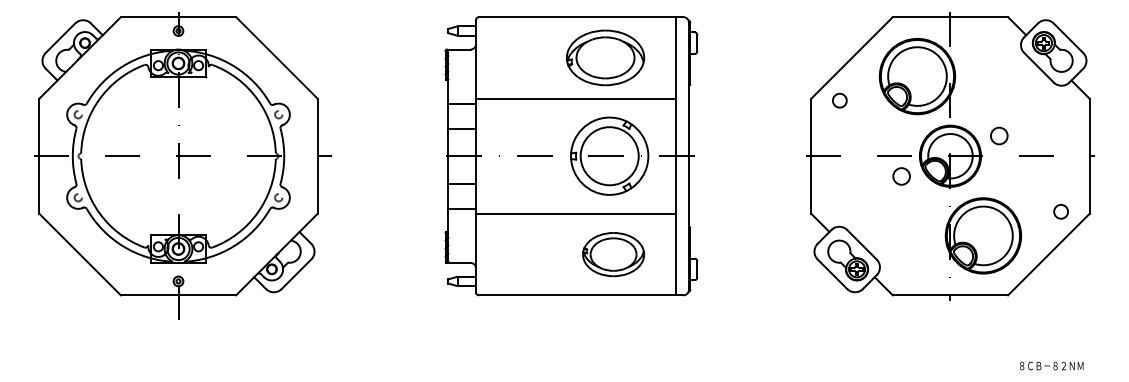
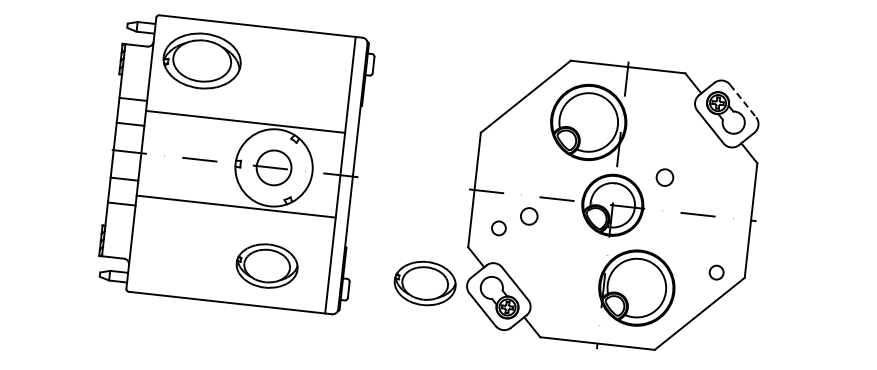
line: (1068, 38) -> (743, 101), solid -> dashed
part: (605, 57) -> (202, 60), moved
line: (576, 98) -> (245, 121), moved
circle: (839, 100) -> (498, 228), moved
circle: (999, 135) -> (665, 177), moved
circle: (609, 156) -> (273, 168), size x0.6
circle: (901, 176) -> (529, 216), moved
line: (576, 213) -> (236, 206), moved
part: (772, 254) -> (425, 283), added

